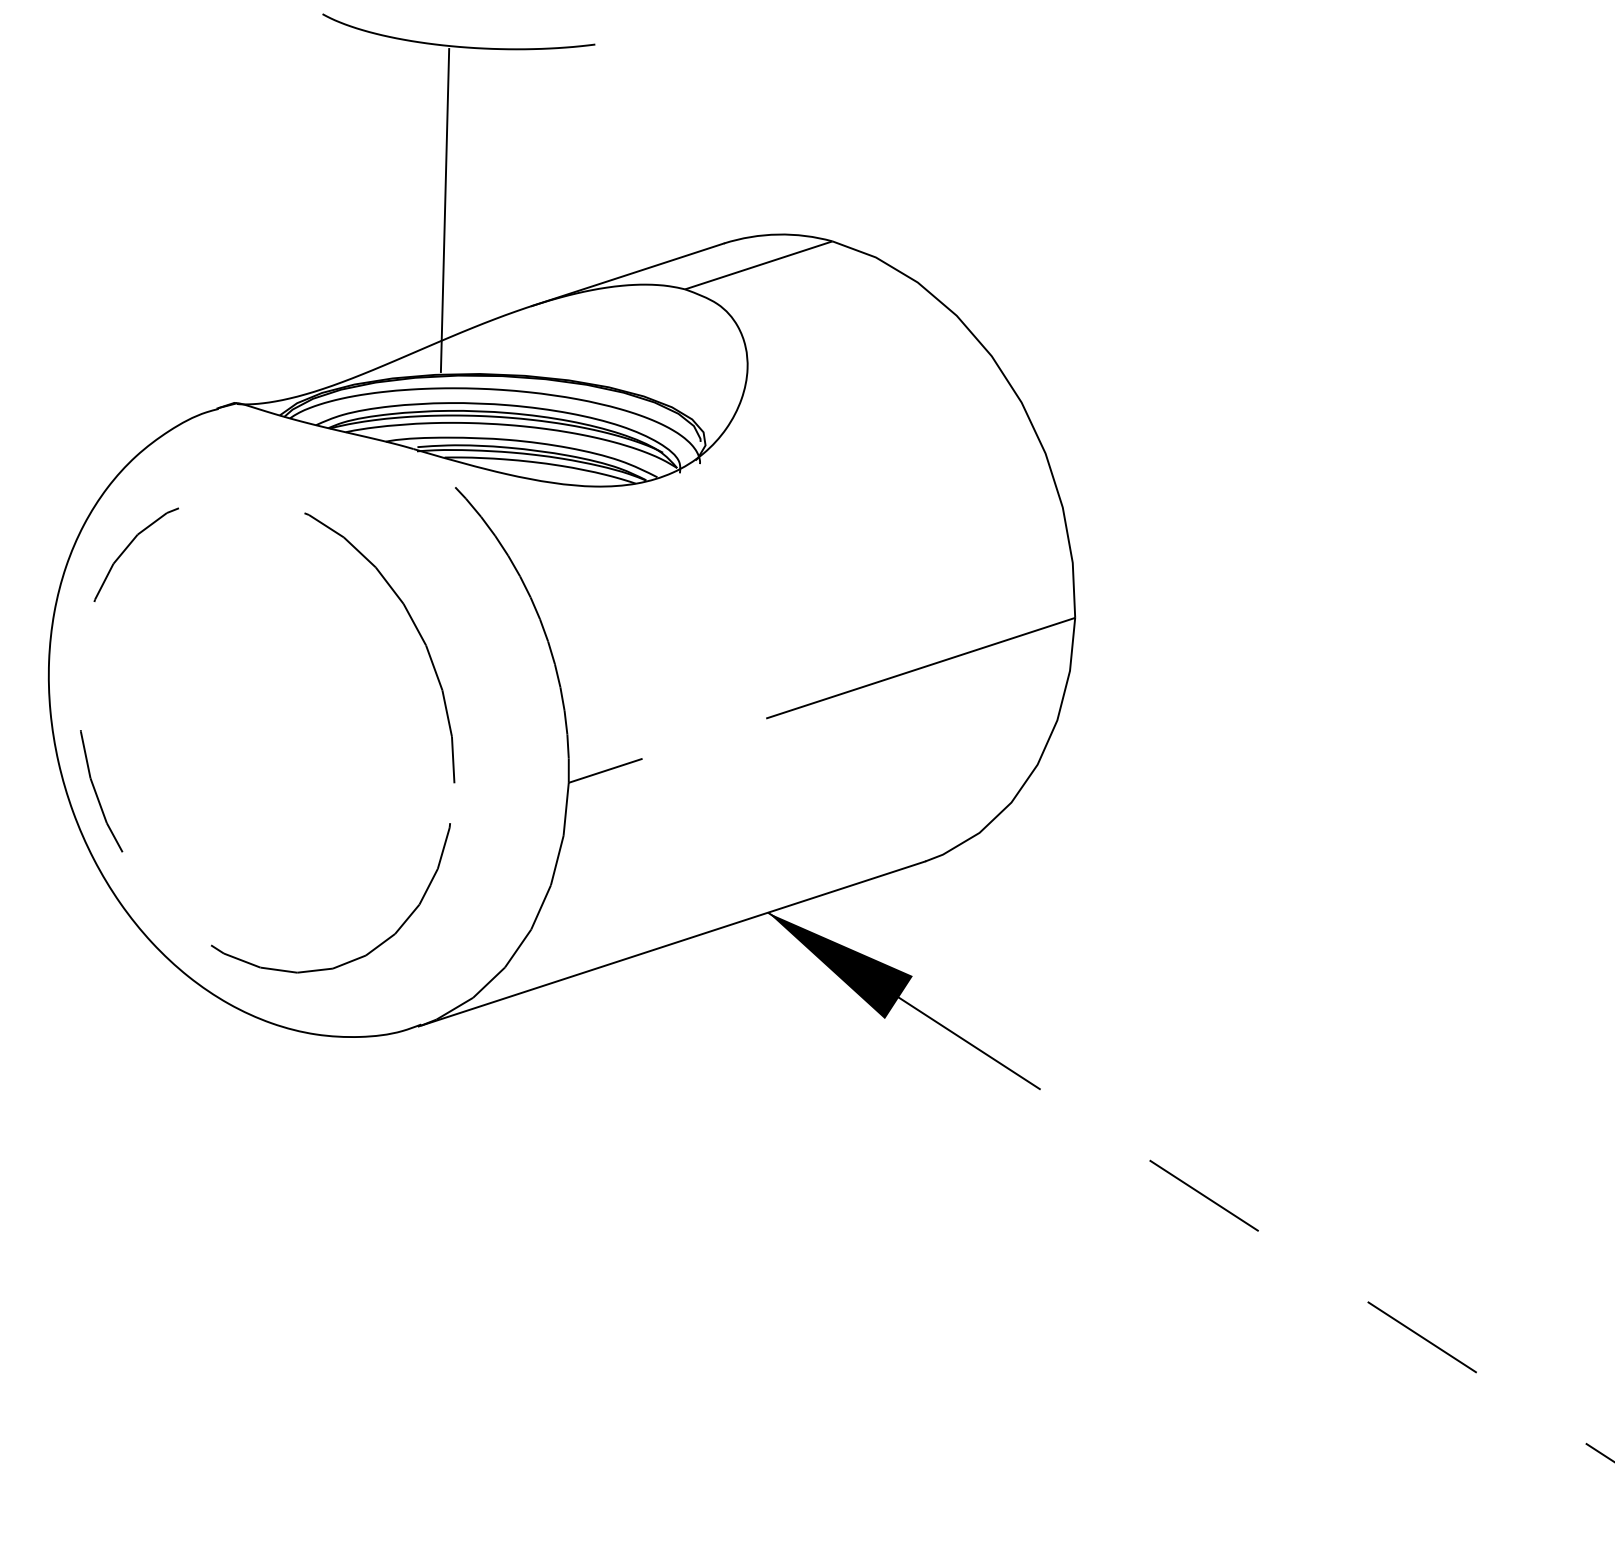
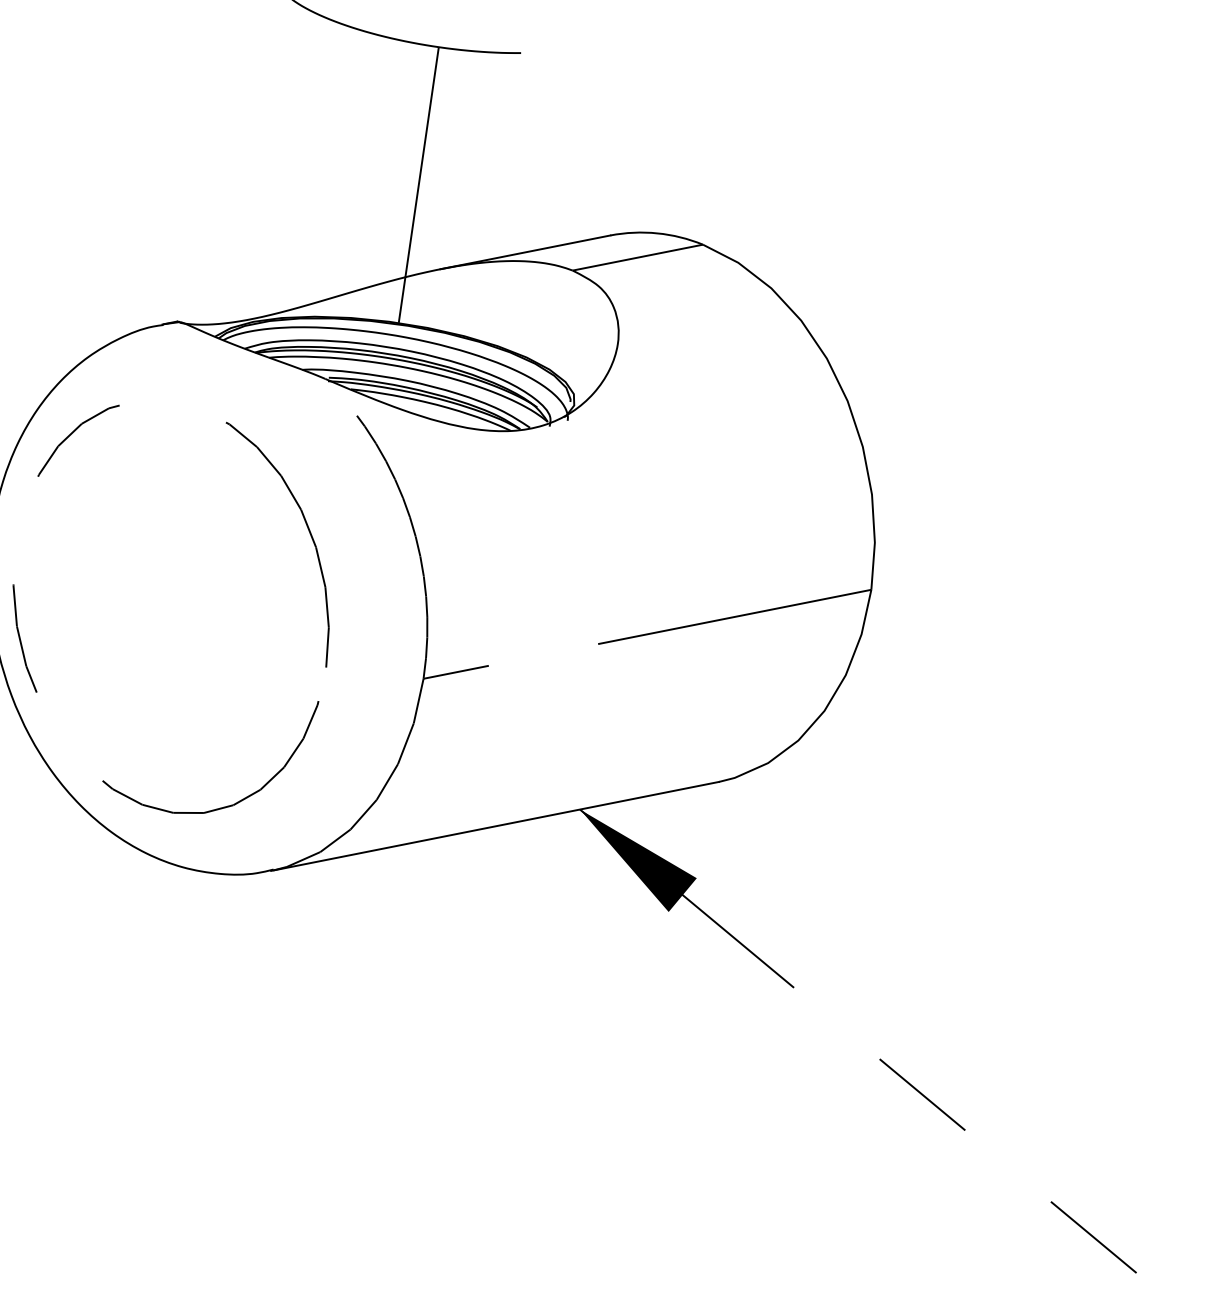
line: (444, 241) -> (415, 211), moved

